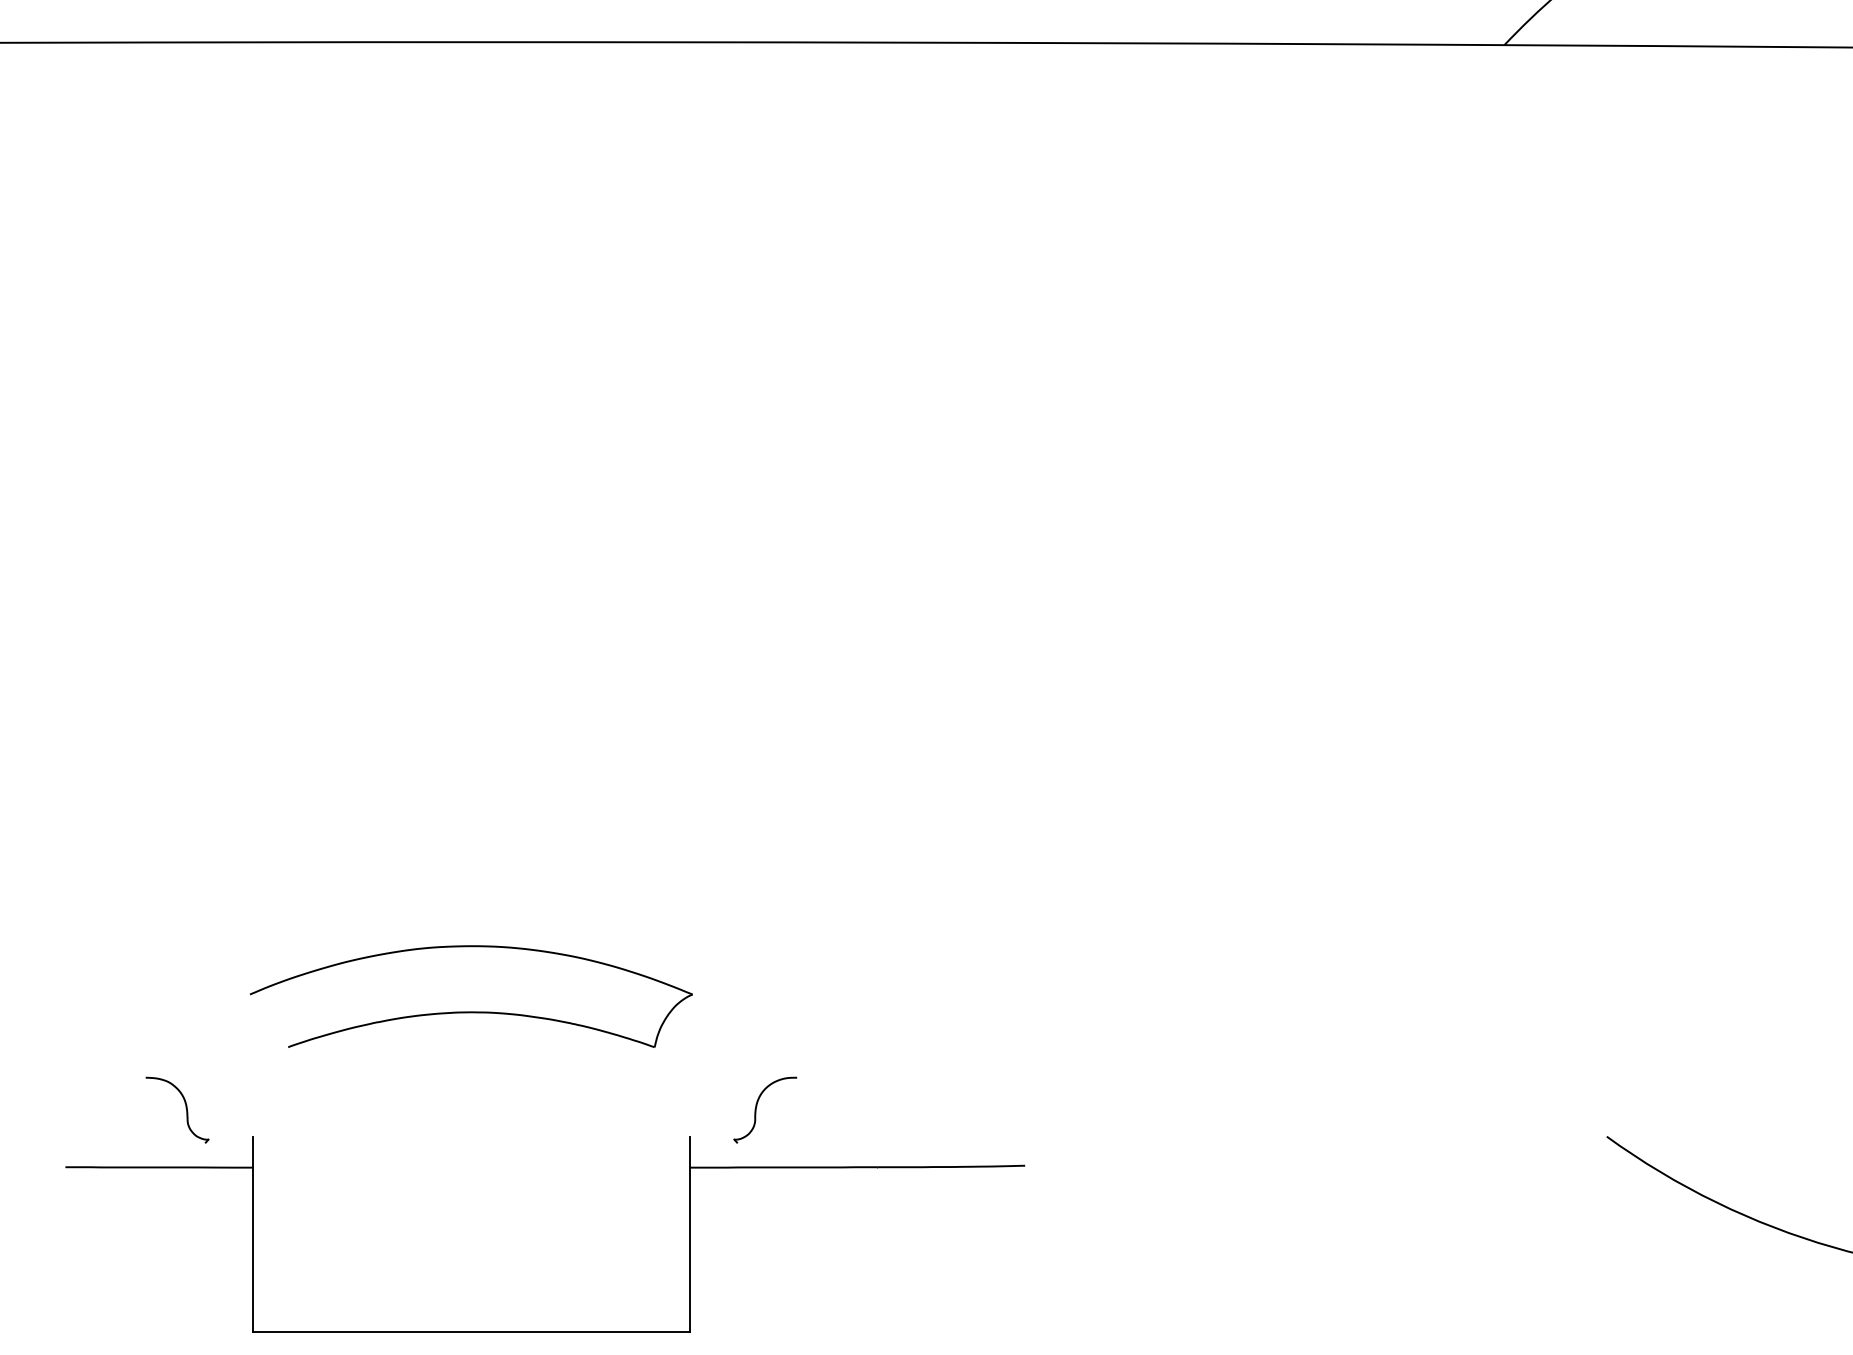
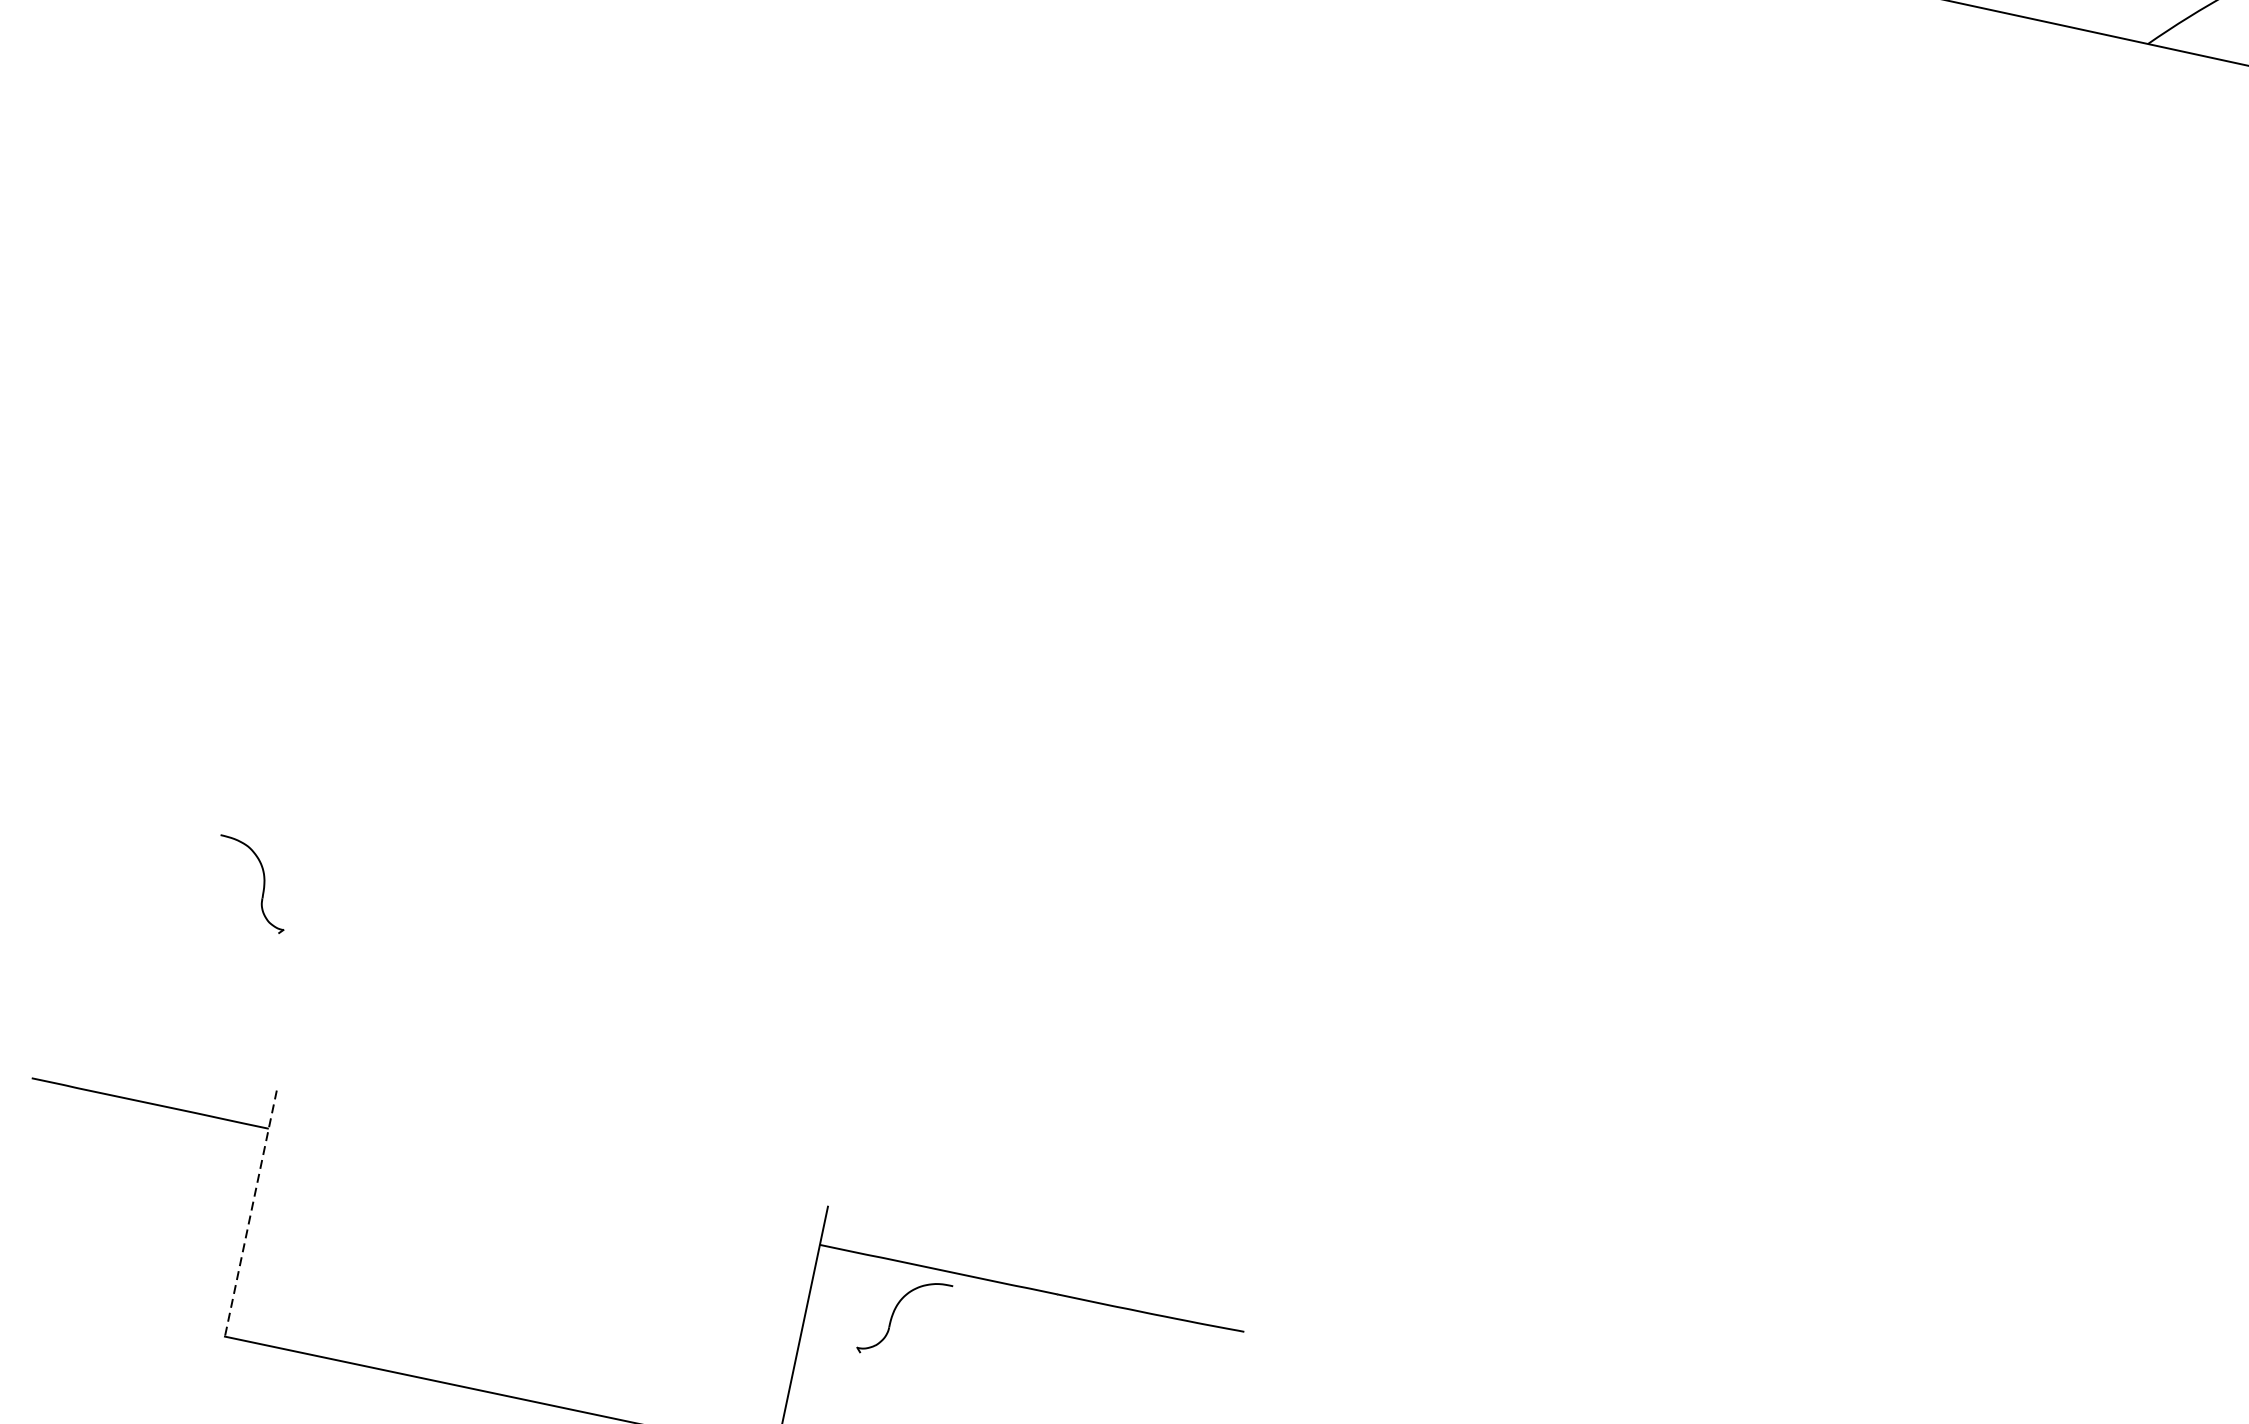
part: (470, 1011) -> (584, 989), removed
part: (757, 1106) -> (895, 1312), moved
part: (185, 1108) -> (262, 884), moved
line: (253, 1235) -> (251, 1214), solid -> dashed

